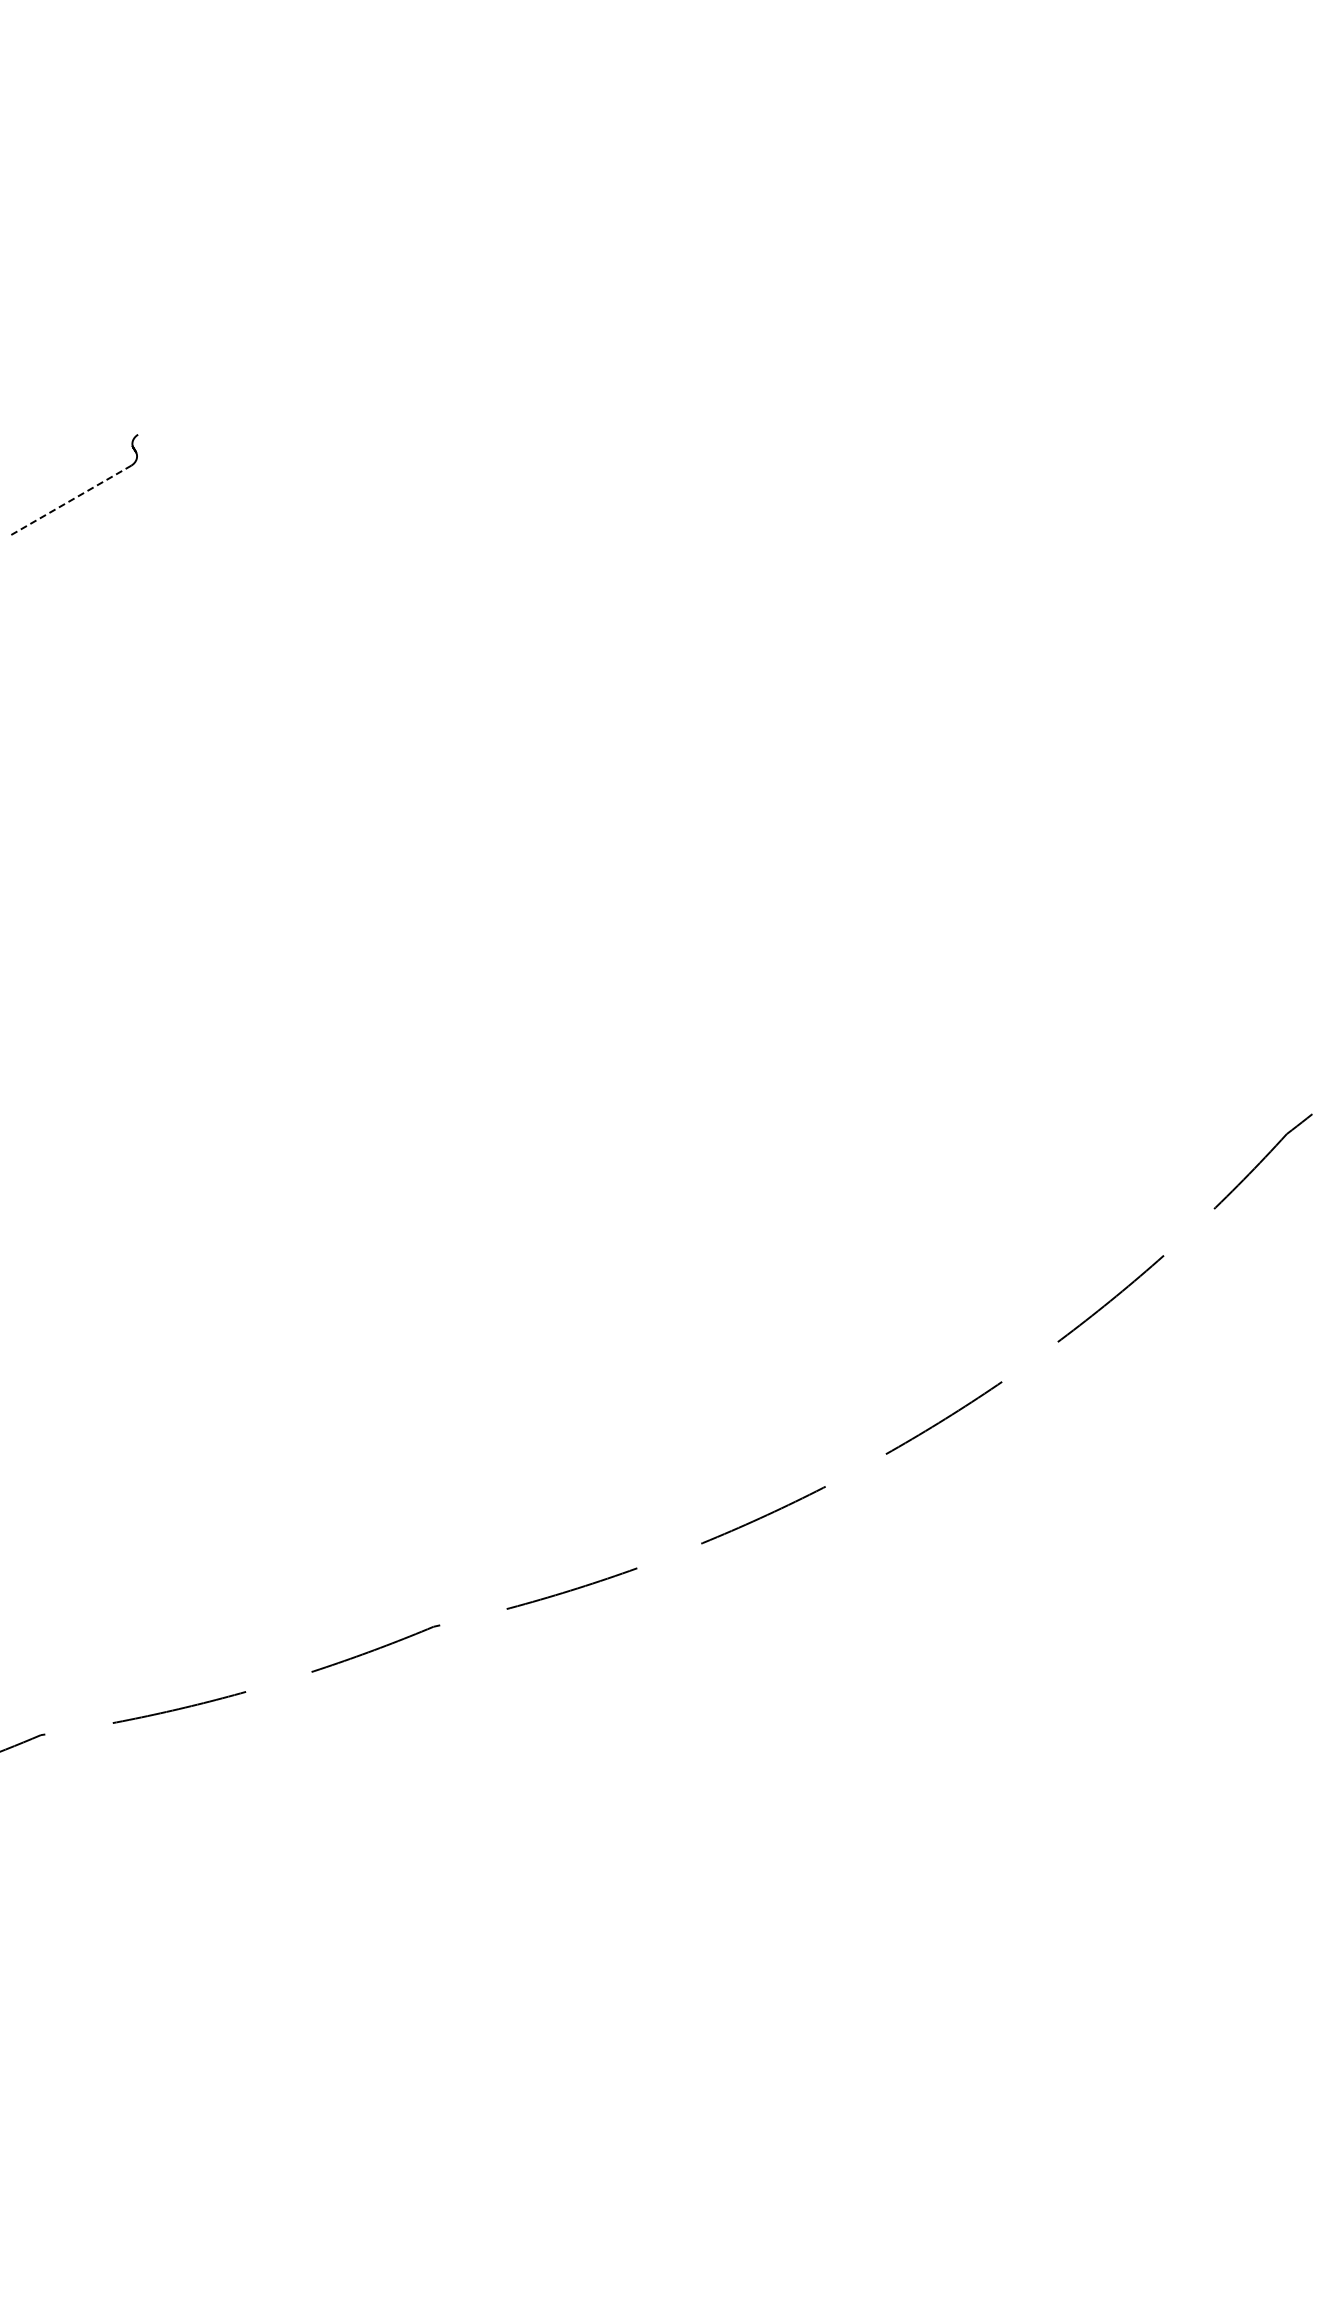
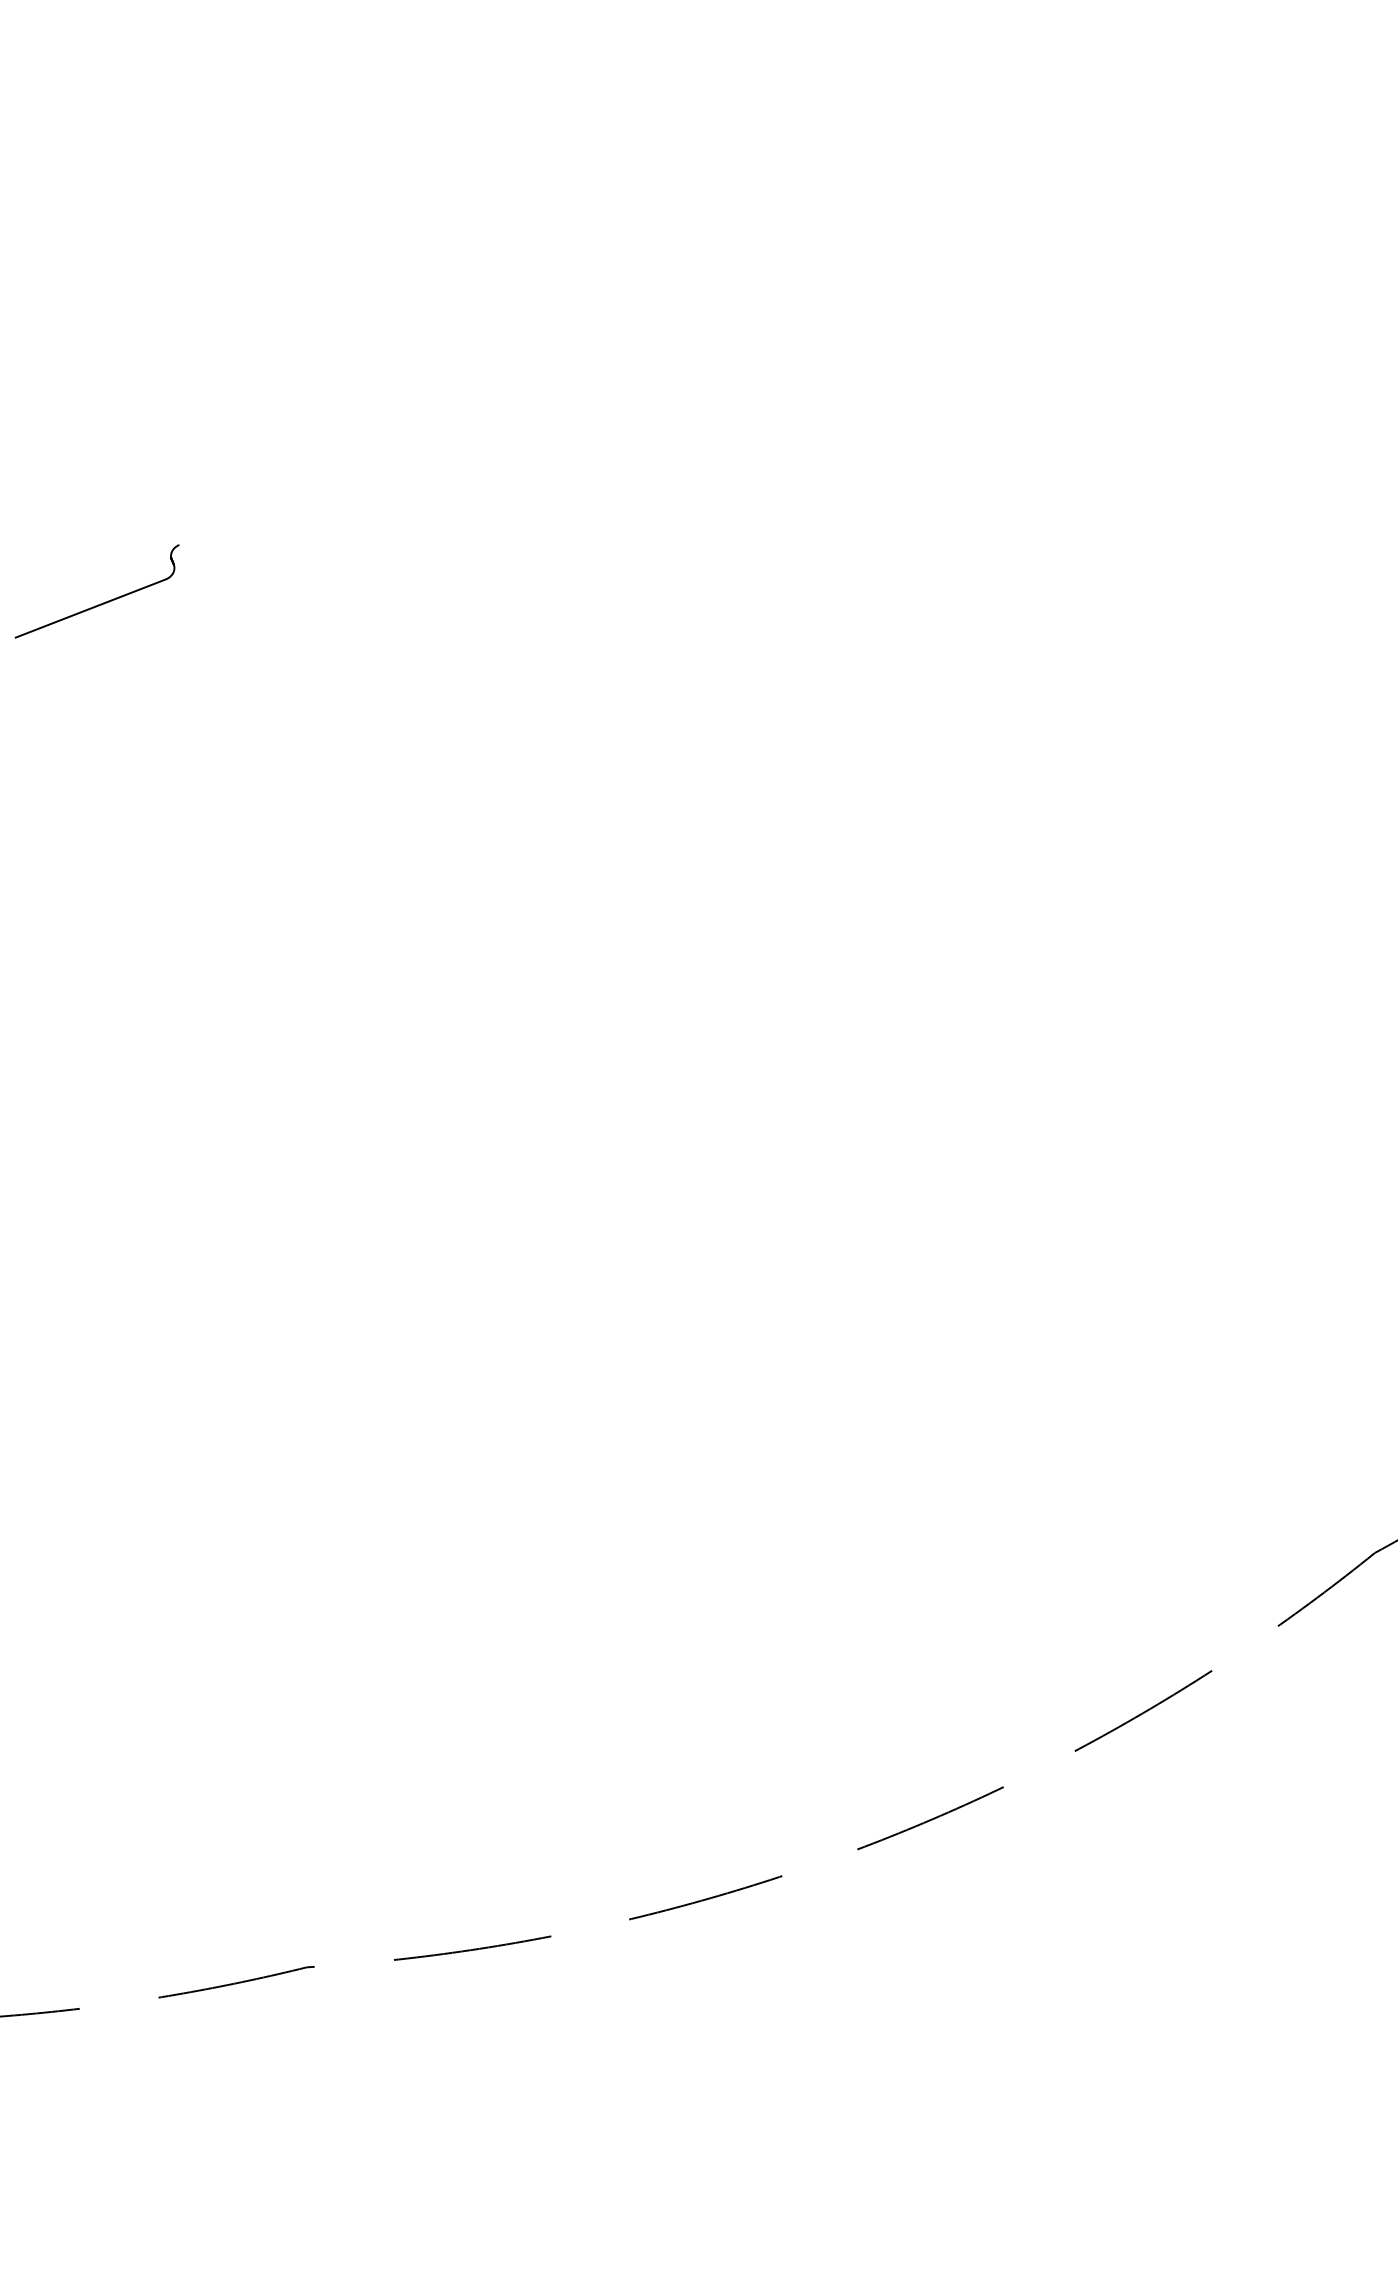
line: (71, 500) -> (91, 608), dashed -> solid

